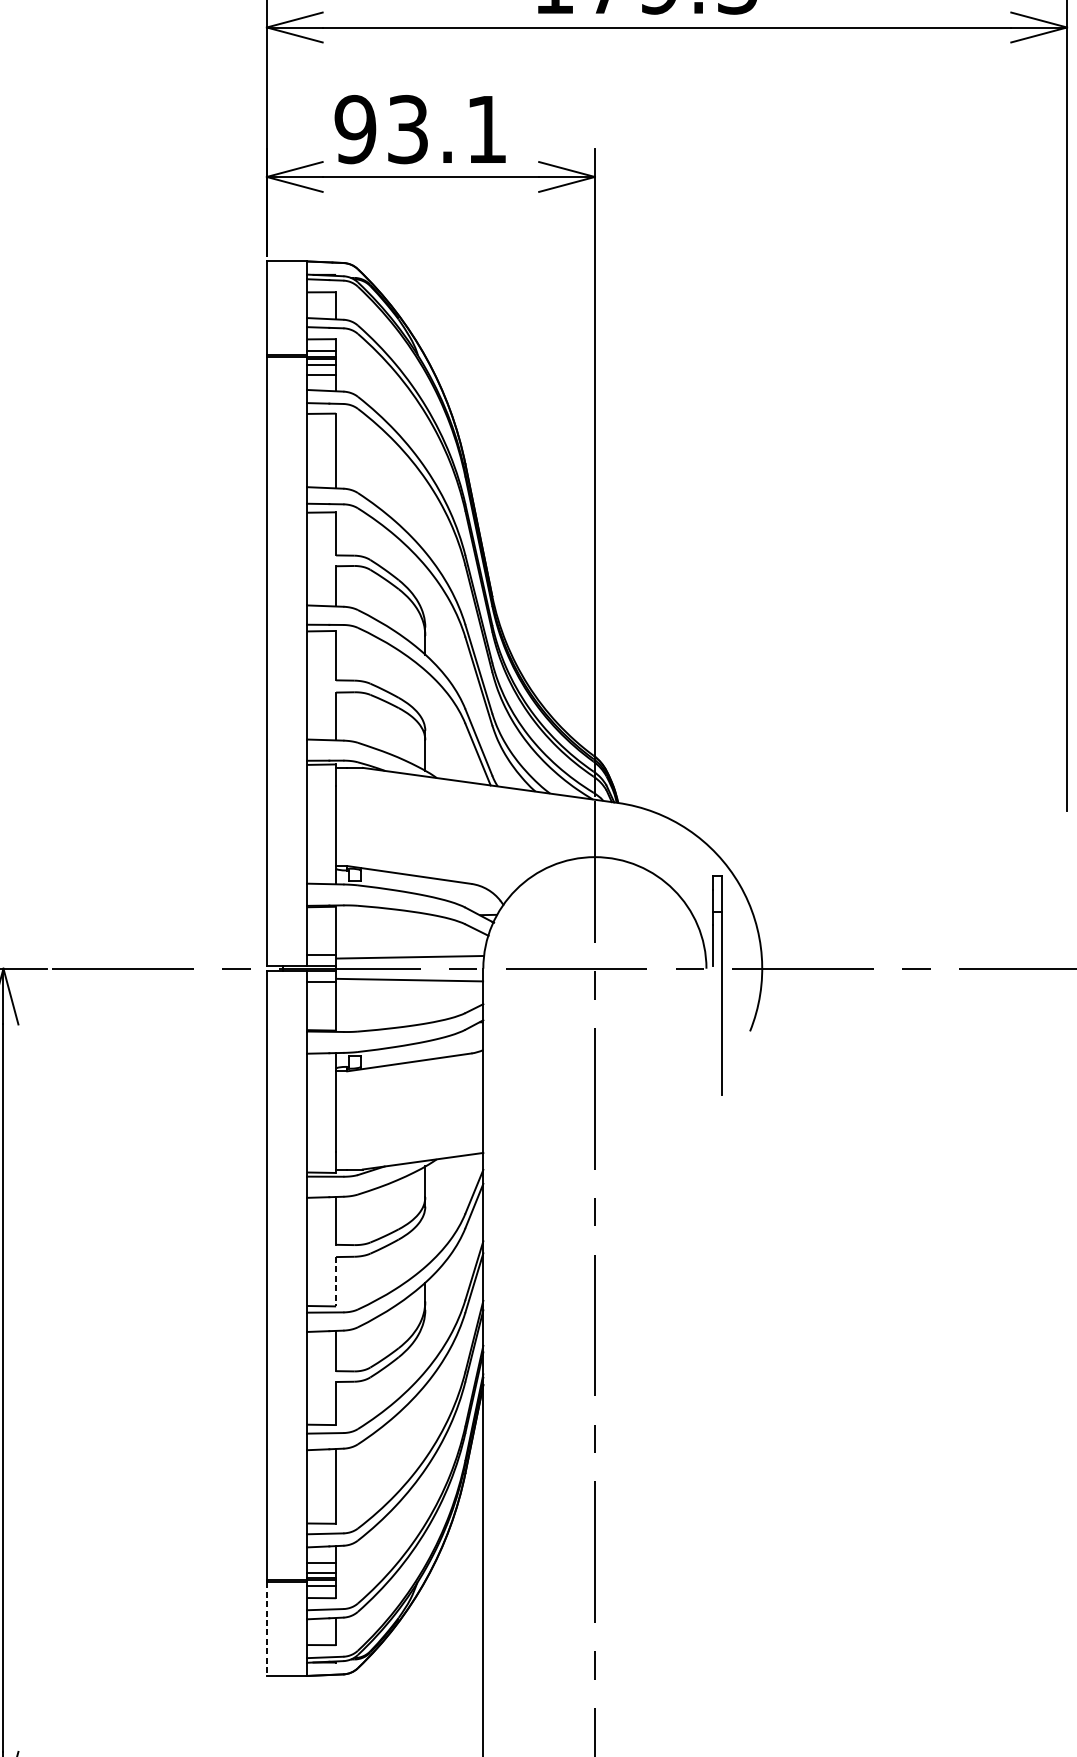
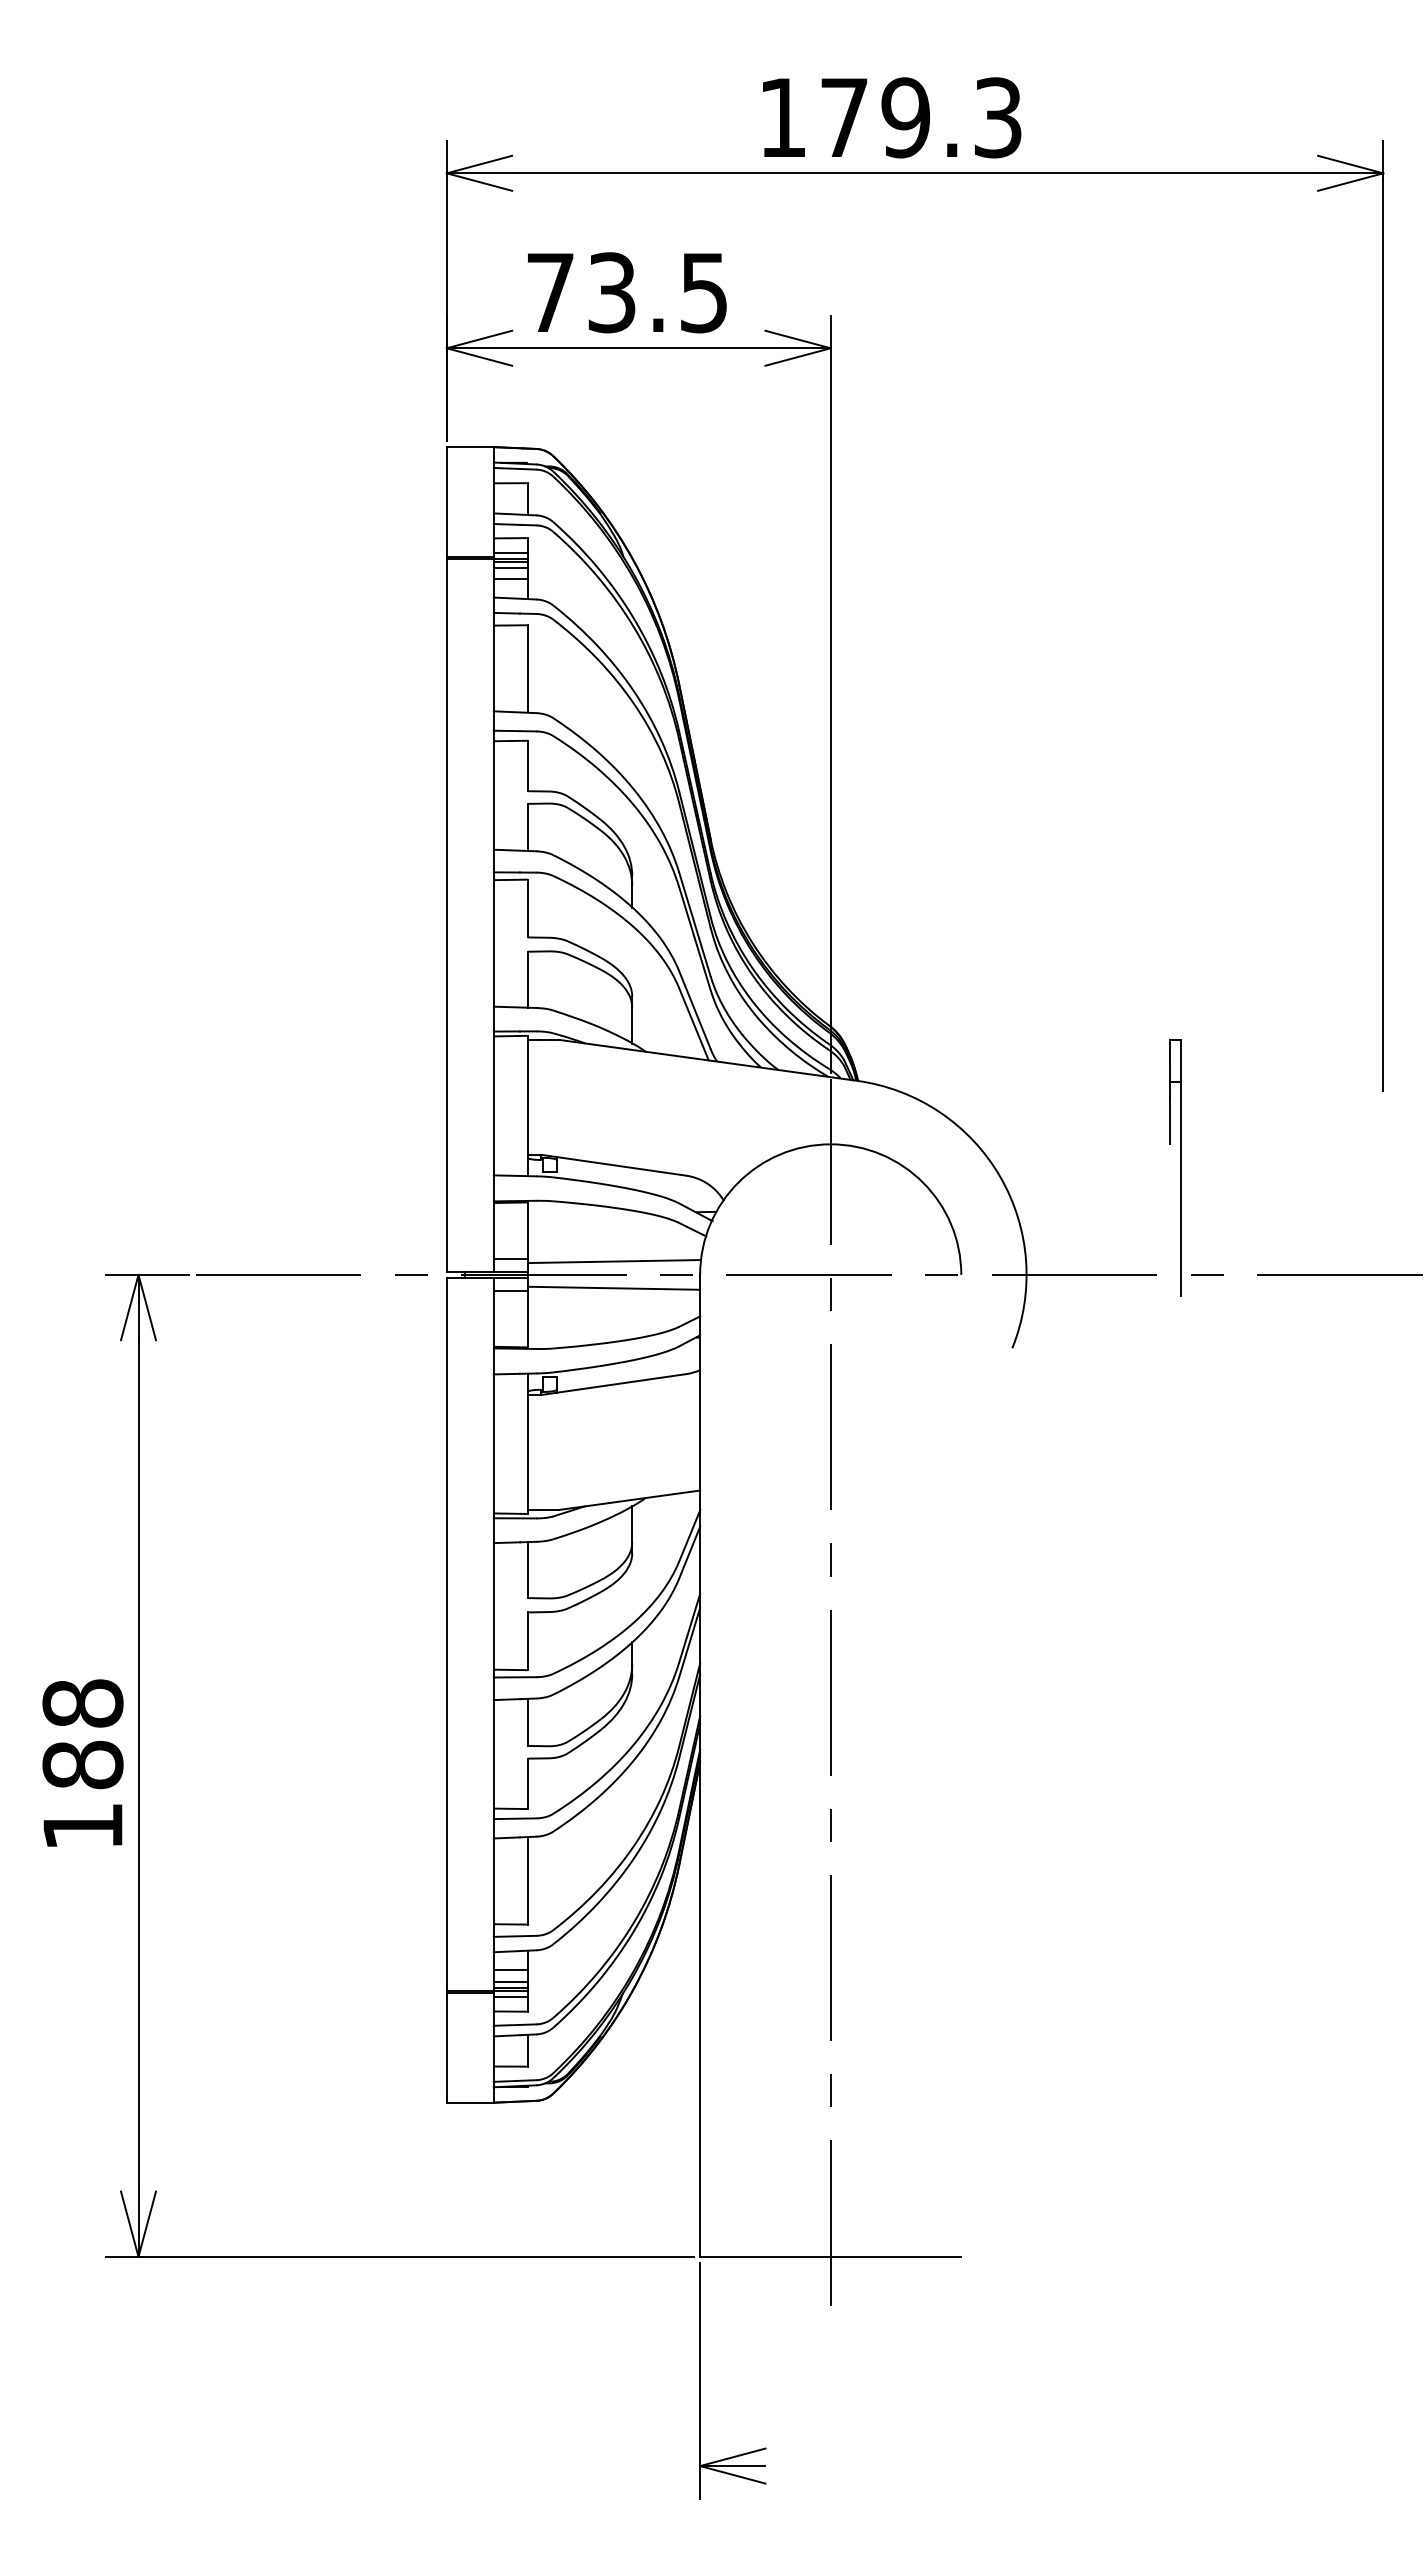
text: (420, 129) -> (626, 292), 93.1 -> 73.5
part: (717, 985) -> (1175, 1167), moved
line: (335, 1281) -> (527, 1641), dashed -> solid
line: (266, 1628) -> (446, 2047), dashed -> solid

